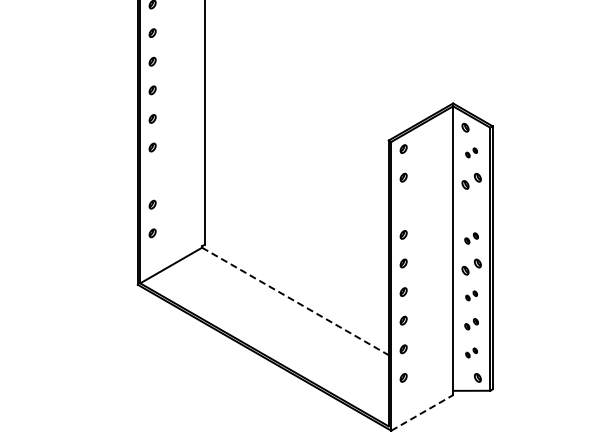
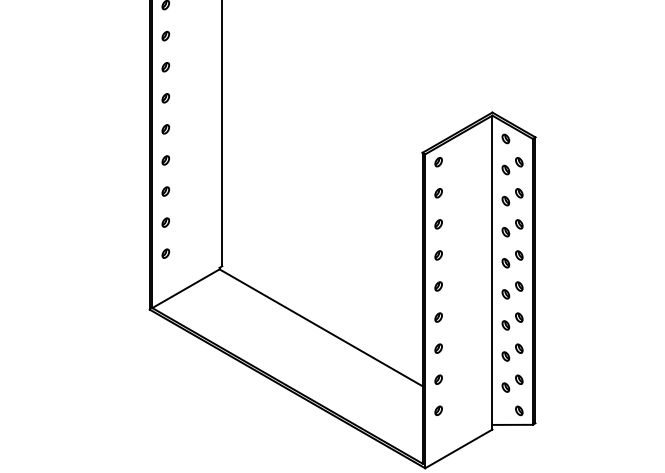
part: (471, 152) -> (512, 165), size x1.67
part: (152, 175) -> (165, 190), added
part: (403, 206) -> (438, 224), added
part: (471, 209) -> (512, 227), added
part: (471, 238) -> (512, 259), size x1.43
part: (471, 295) -> (512, 321), size x1.67
line: (295, 301) -> (321, 327), dashed -> solid
part: (471, 323) -> (512, 351), size x1.43
part: (471, 352) -> (512, 383), size x1.67
line: (422, 412) -> (459, 448), dashed -> solid

